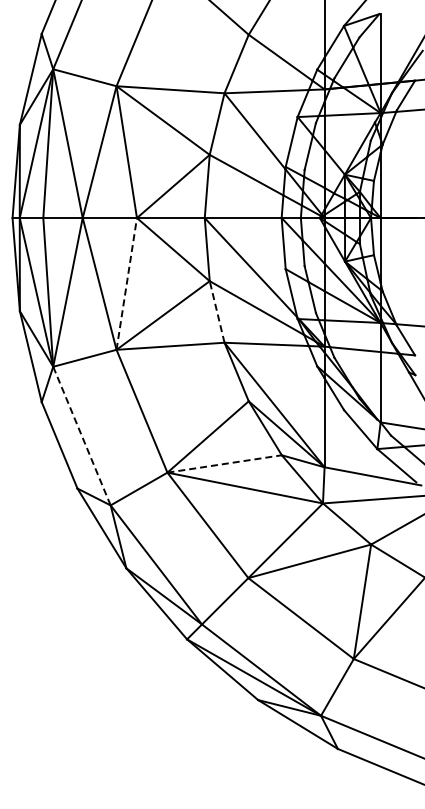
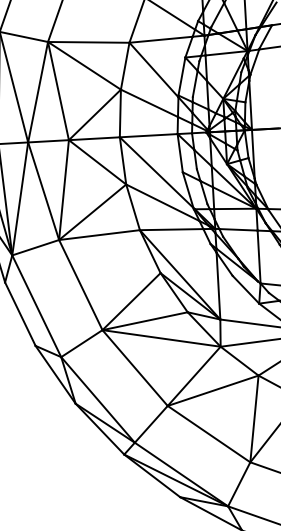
line: (126, 283) -> (63, 189), dashed -> solid
line: (217, 311) -> (133, 206), dashed -> solid
line: (82, 436) -> (37, 306), dashed -> solid
line: (224, 463) -> (144, 320), dashed -> solid

